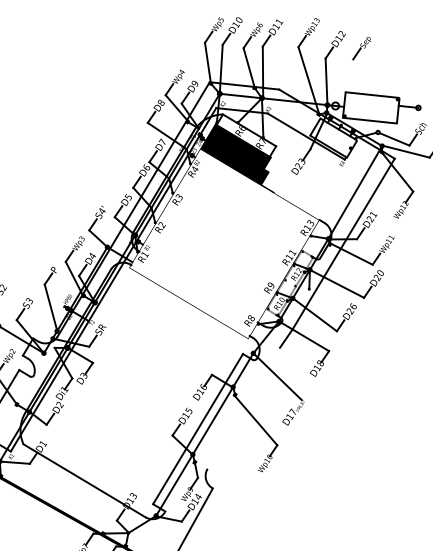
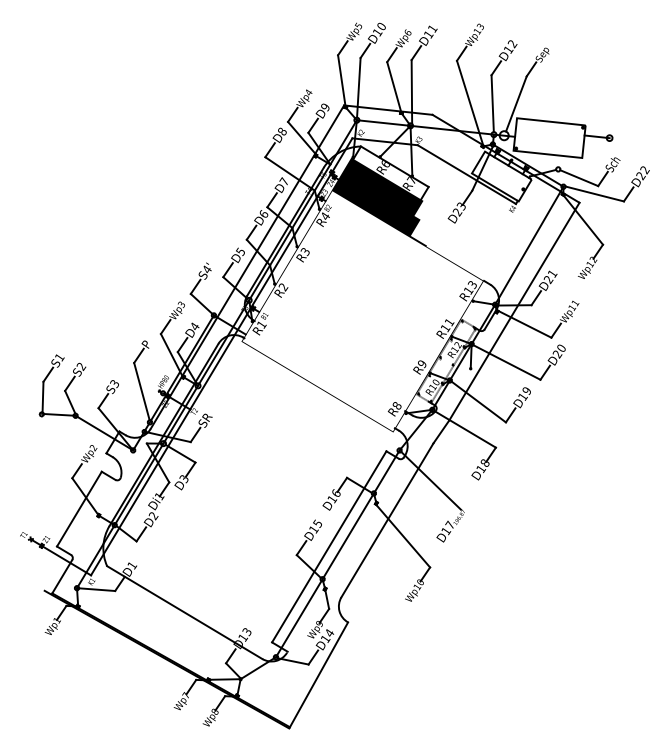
line: (345, 80) -> (516, 103), added
text: (351, 308) -> (524, 393), D26 -> D19
line: (243, 408) -> (387, 520), added

